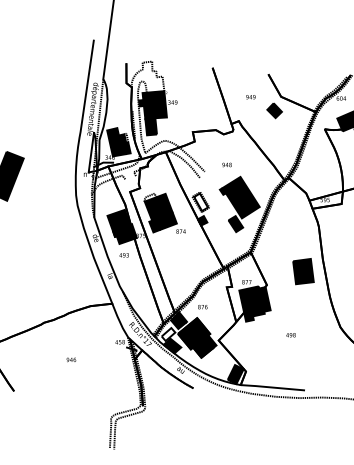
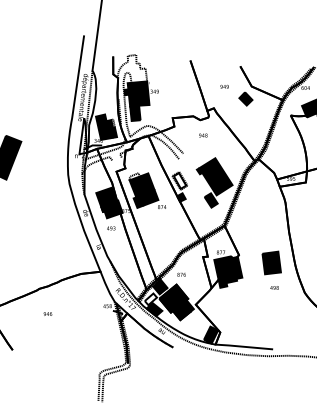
text: (227, 164) -> (203, 135), moved
part: (303, 271) -> (271, 262), moved
text: (290, 334) -> (274, 287), moved
text: (70, 359) -> (47, 313), moved

